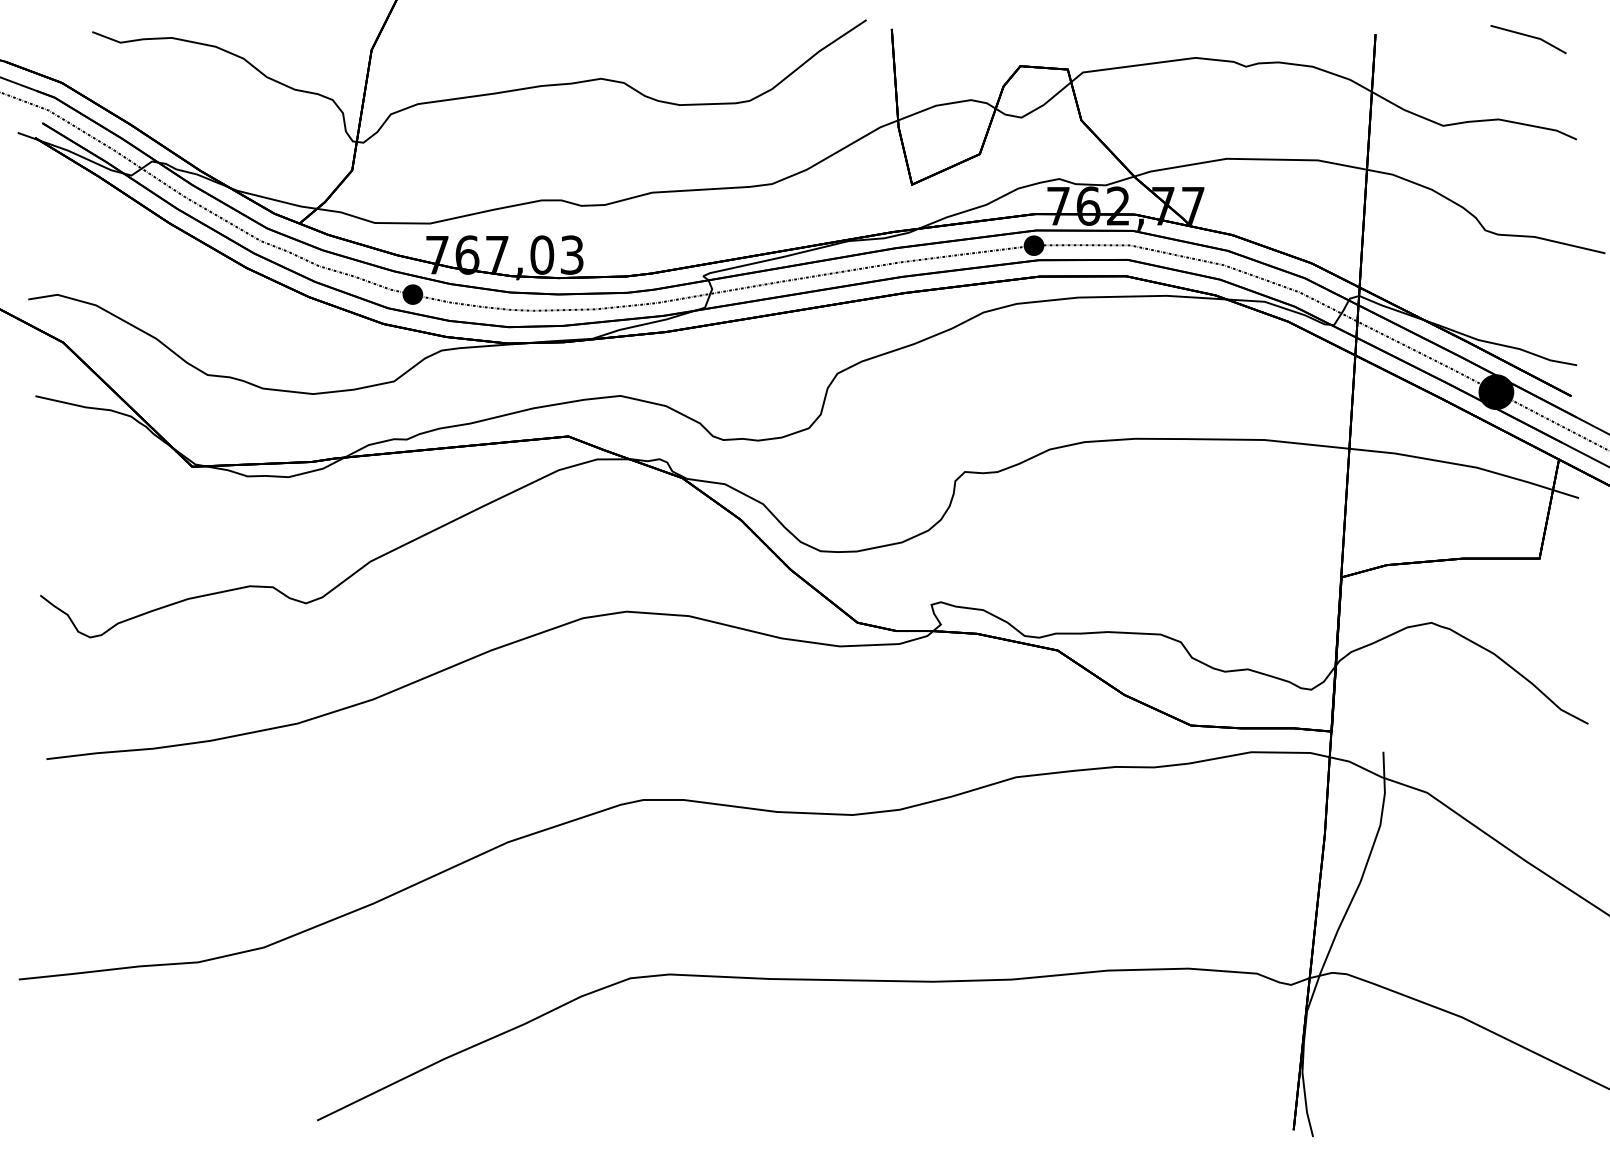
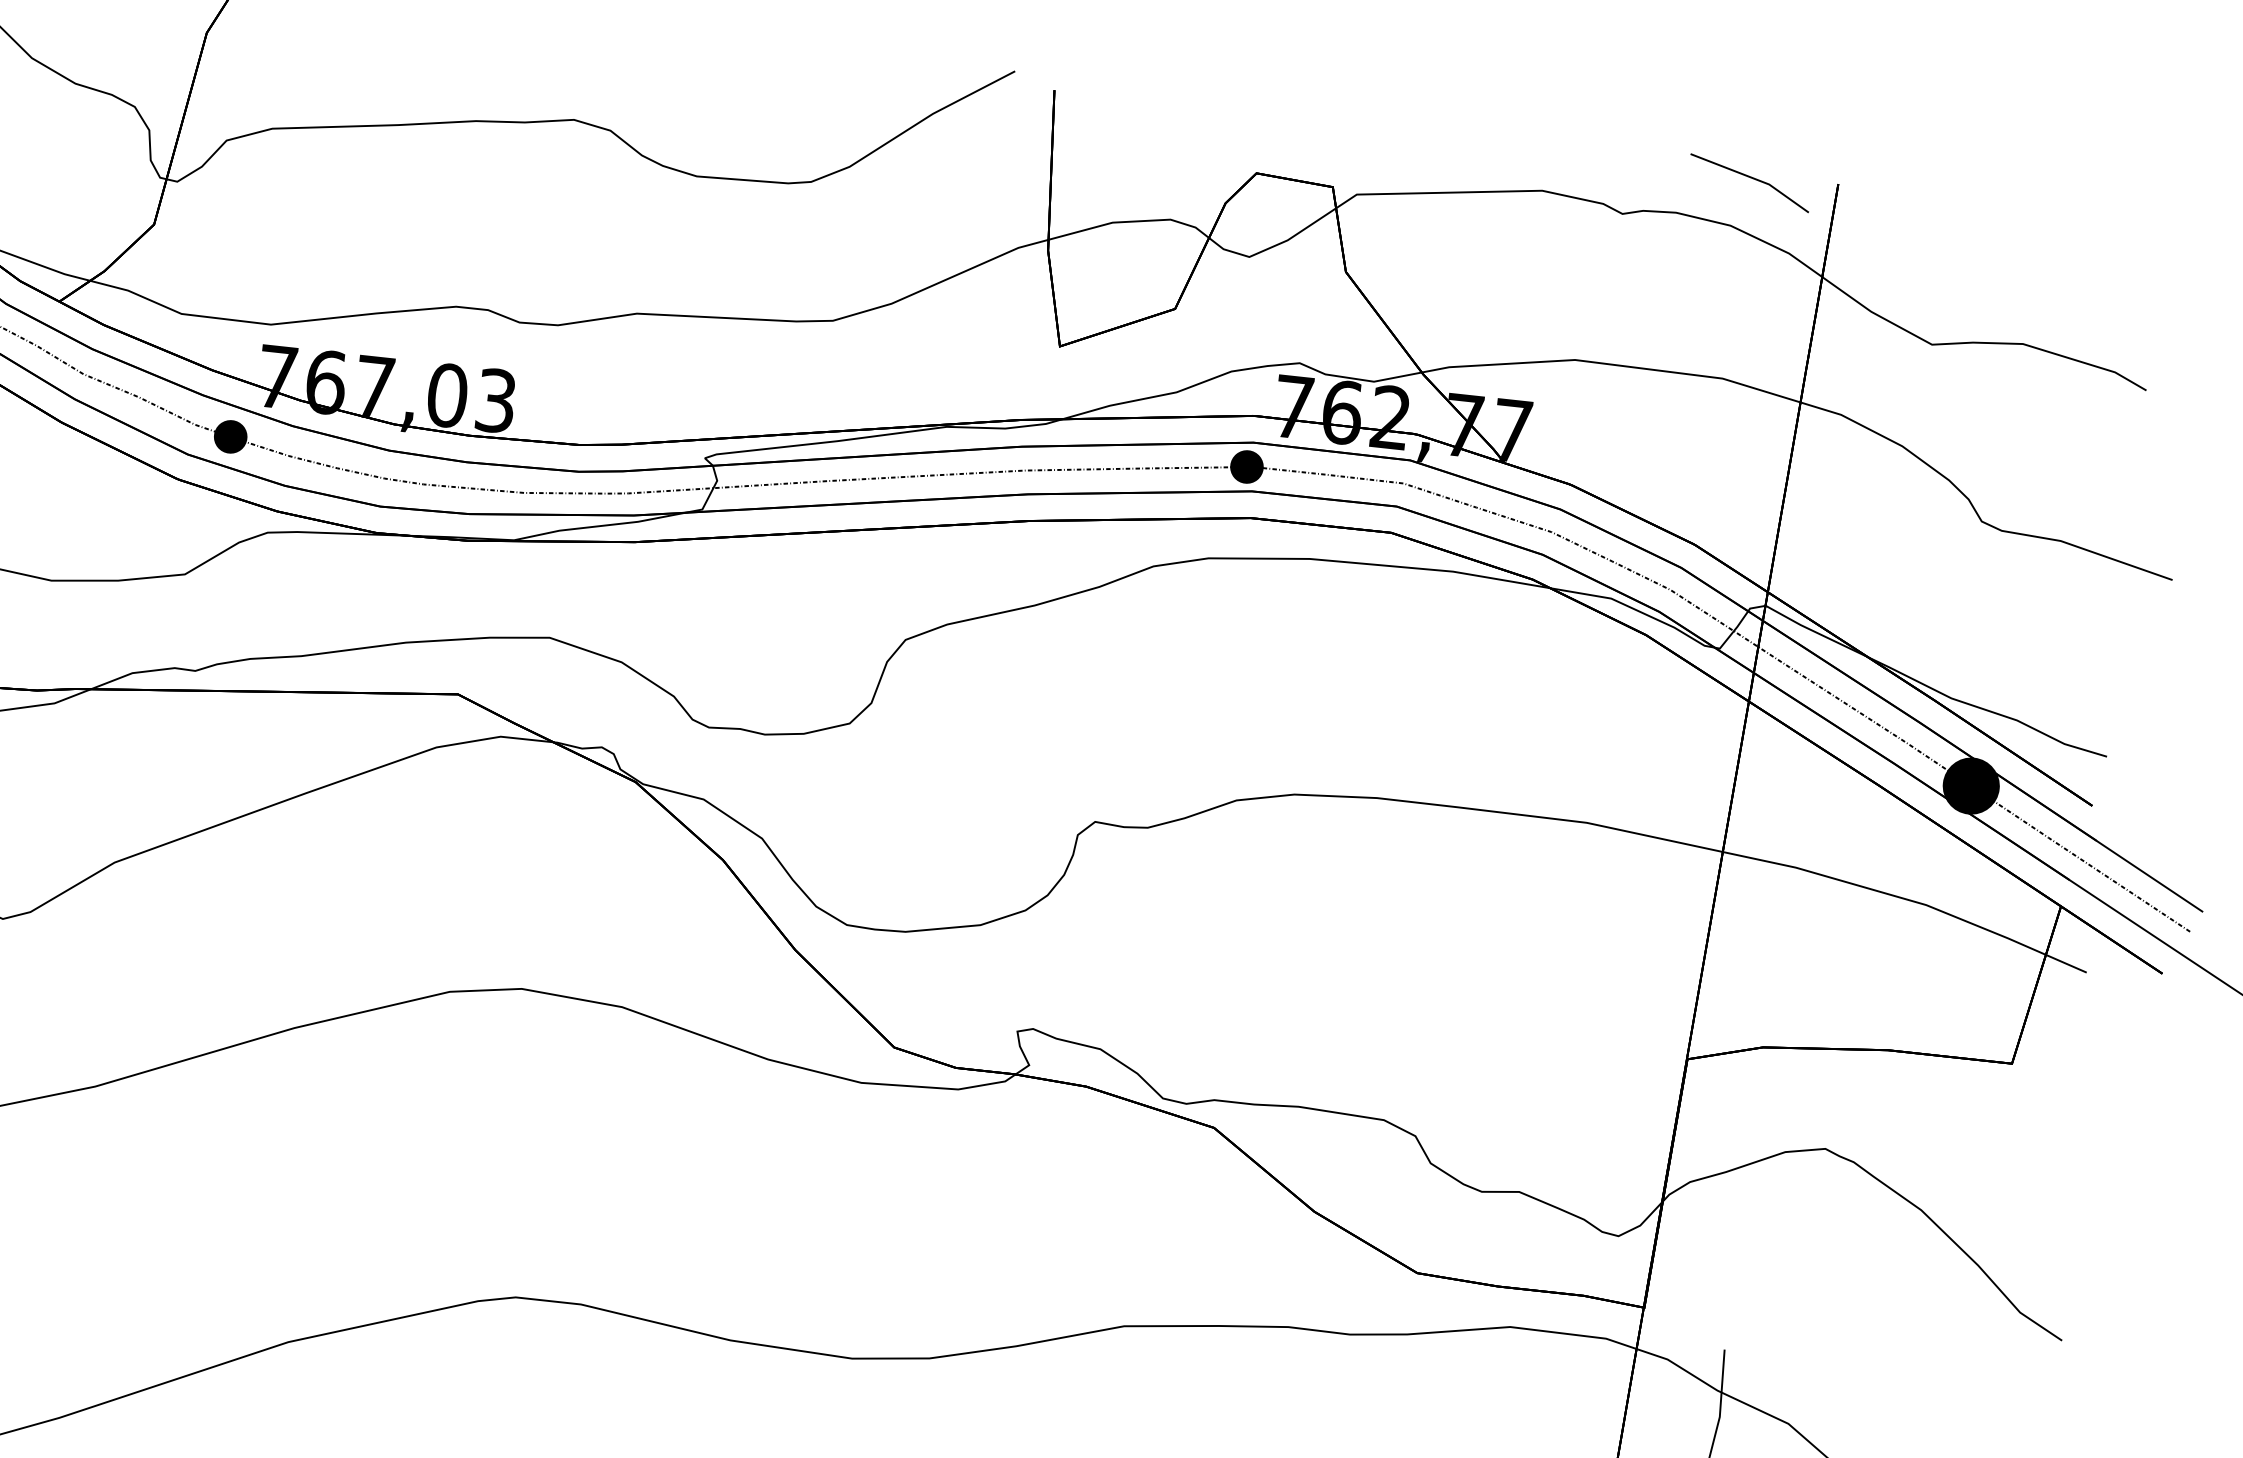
line: (1529, 37) -> (1751, 180), moved

